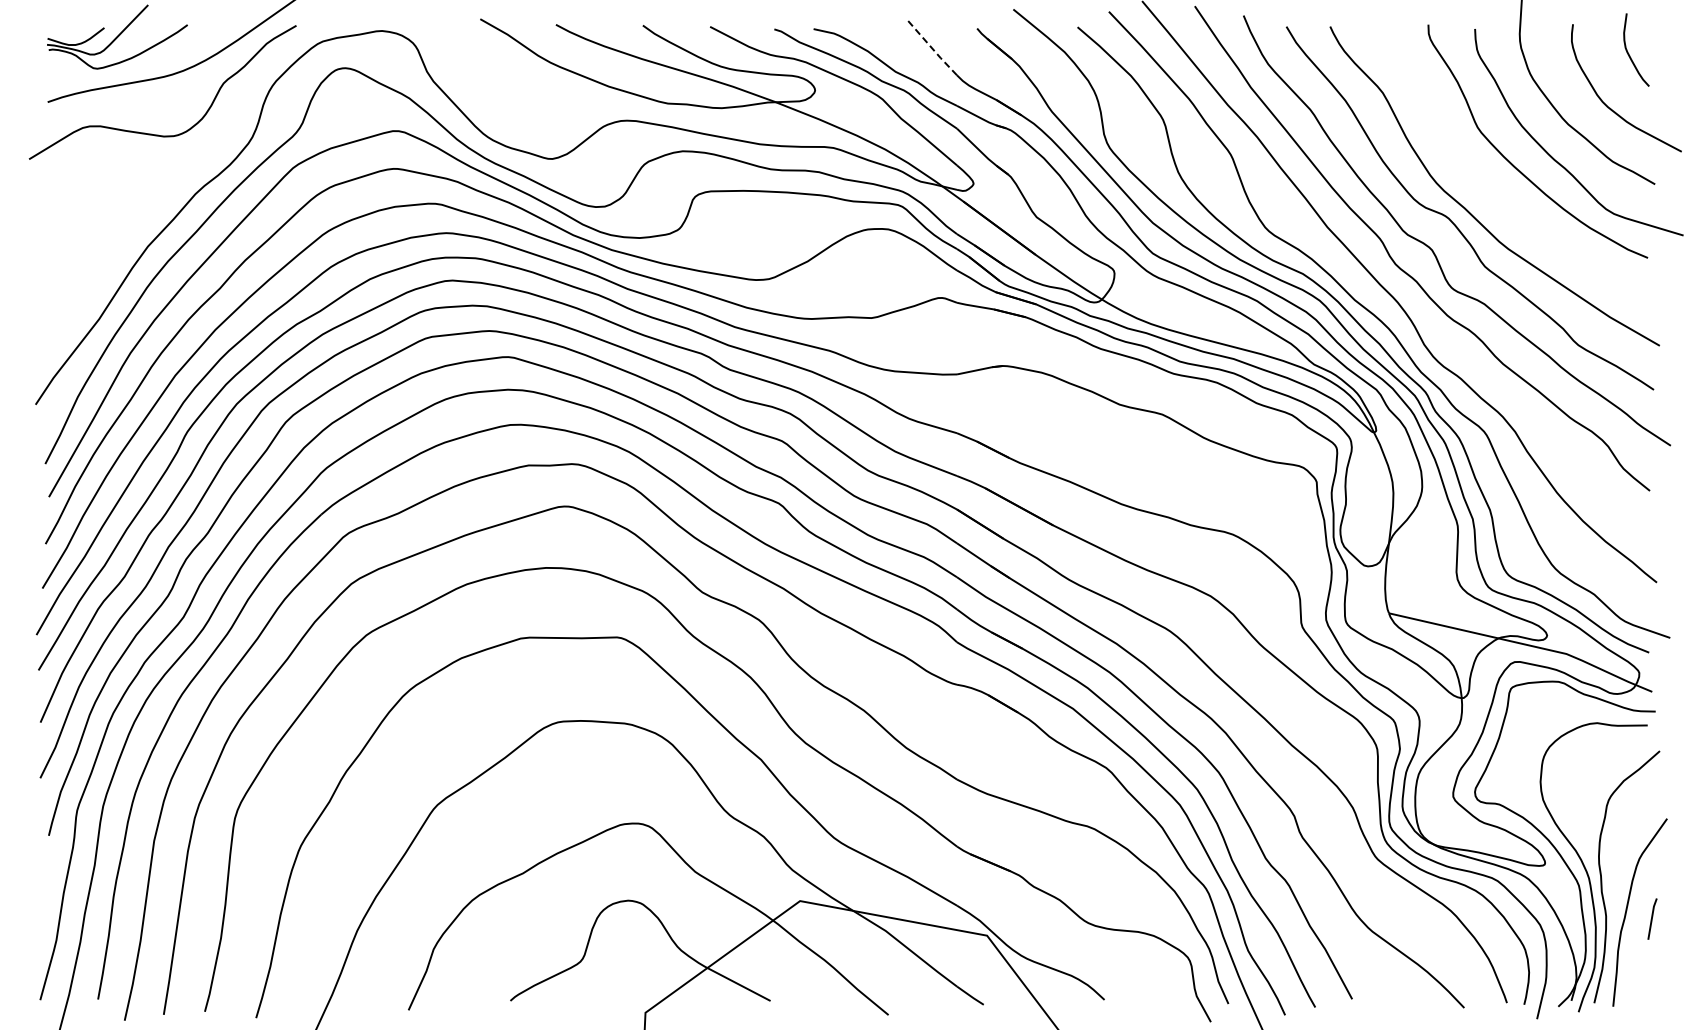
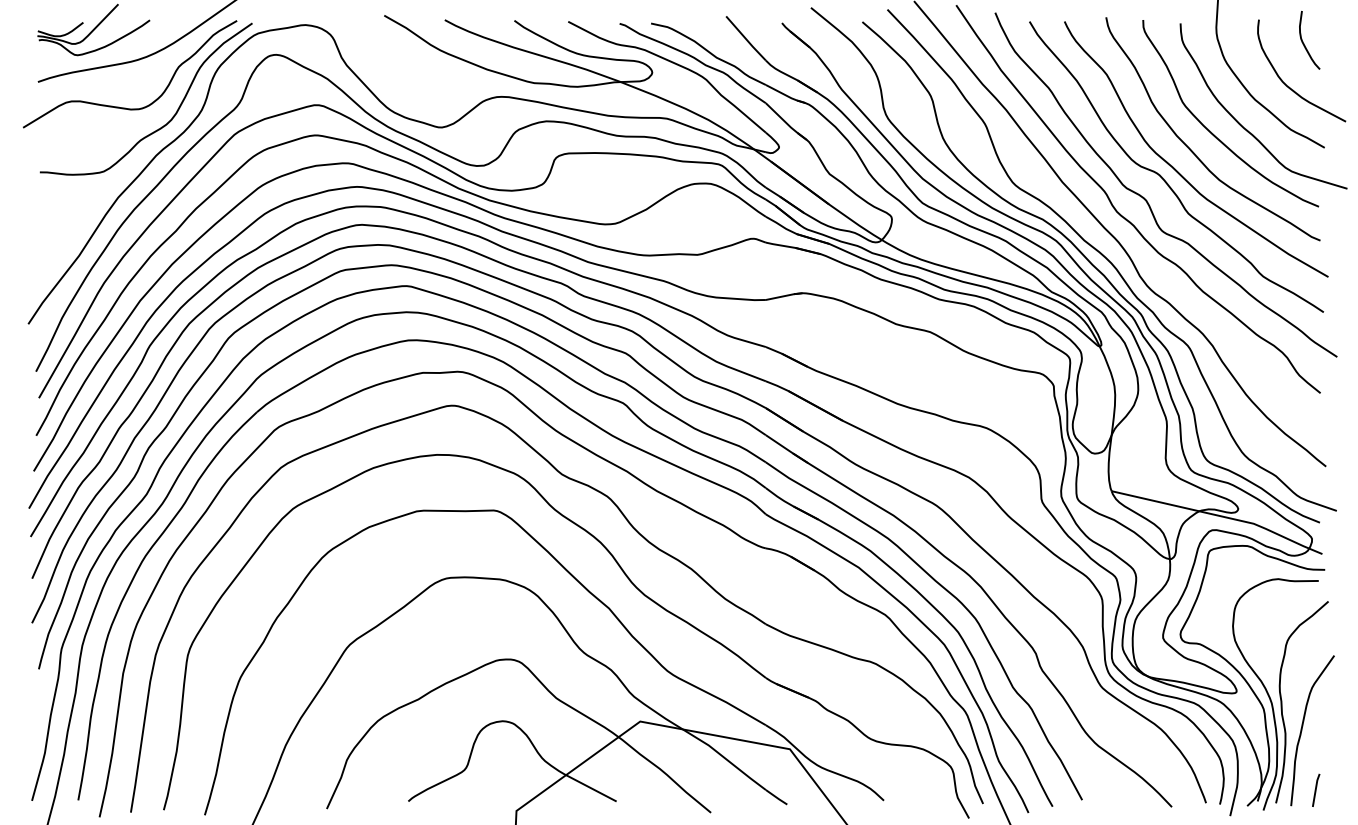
line: (932, 48) -> (746, 39), dashed -> solid
curve: (210, 151) -> (168, 121), added
curve: (1488, 186) -> (1191, 149), added
line: (1652, 918) -> (1316, 789), moved

